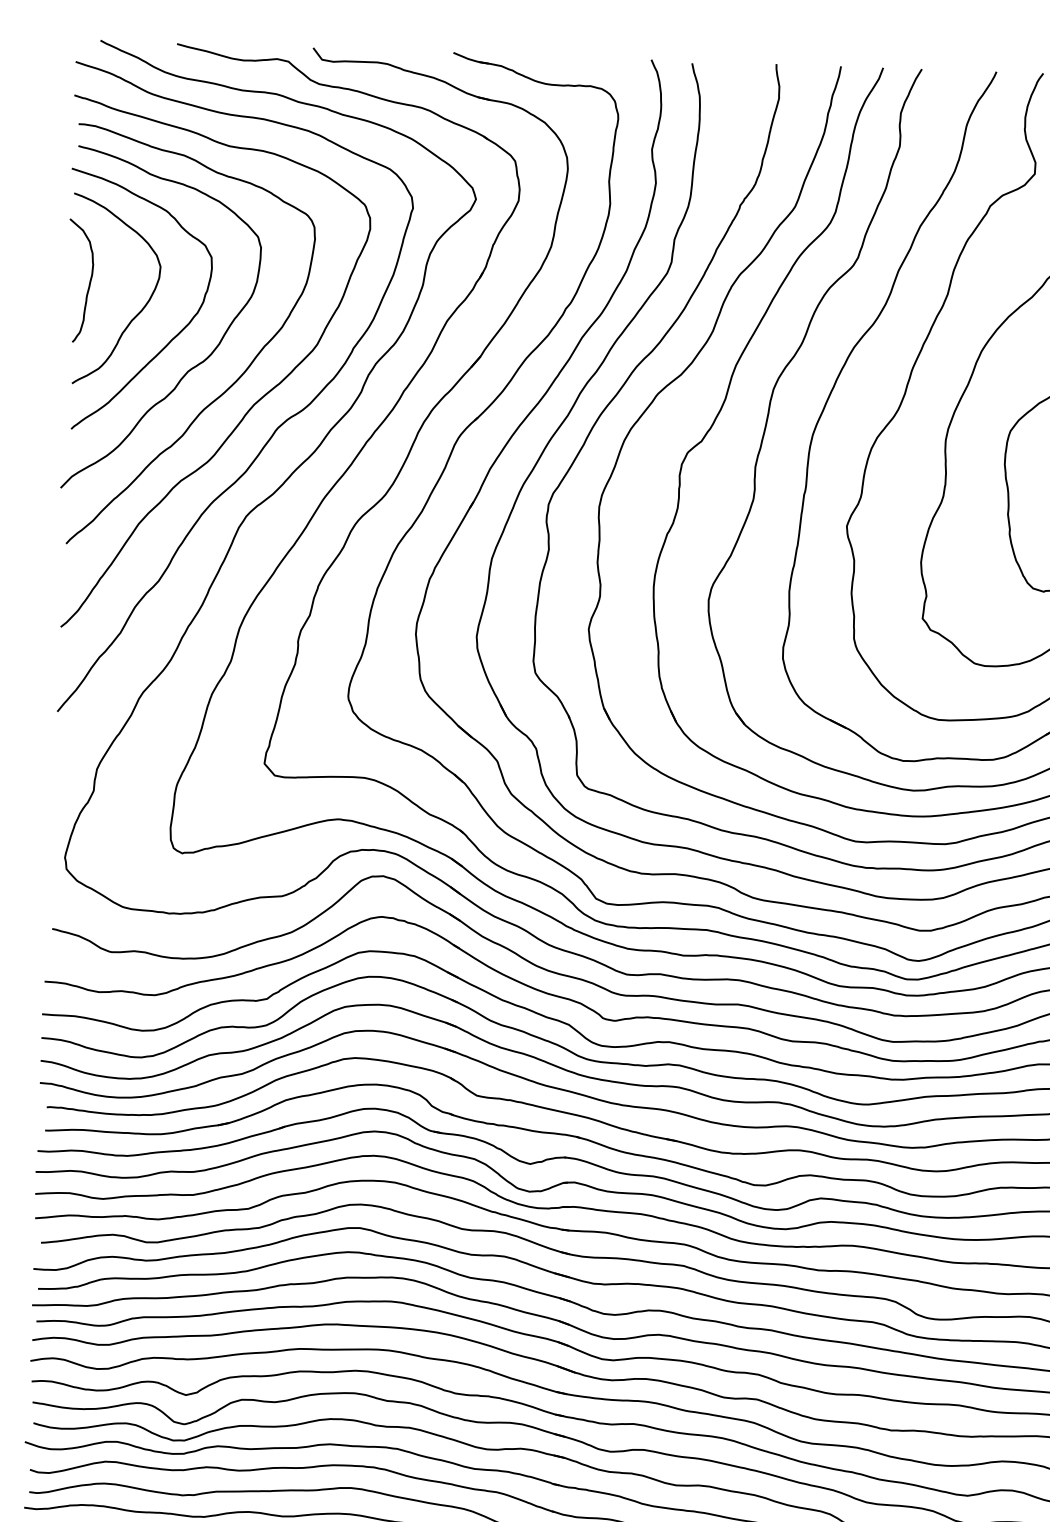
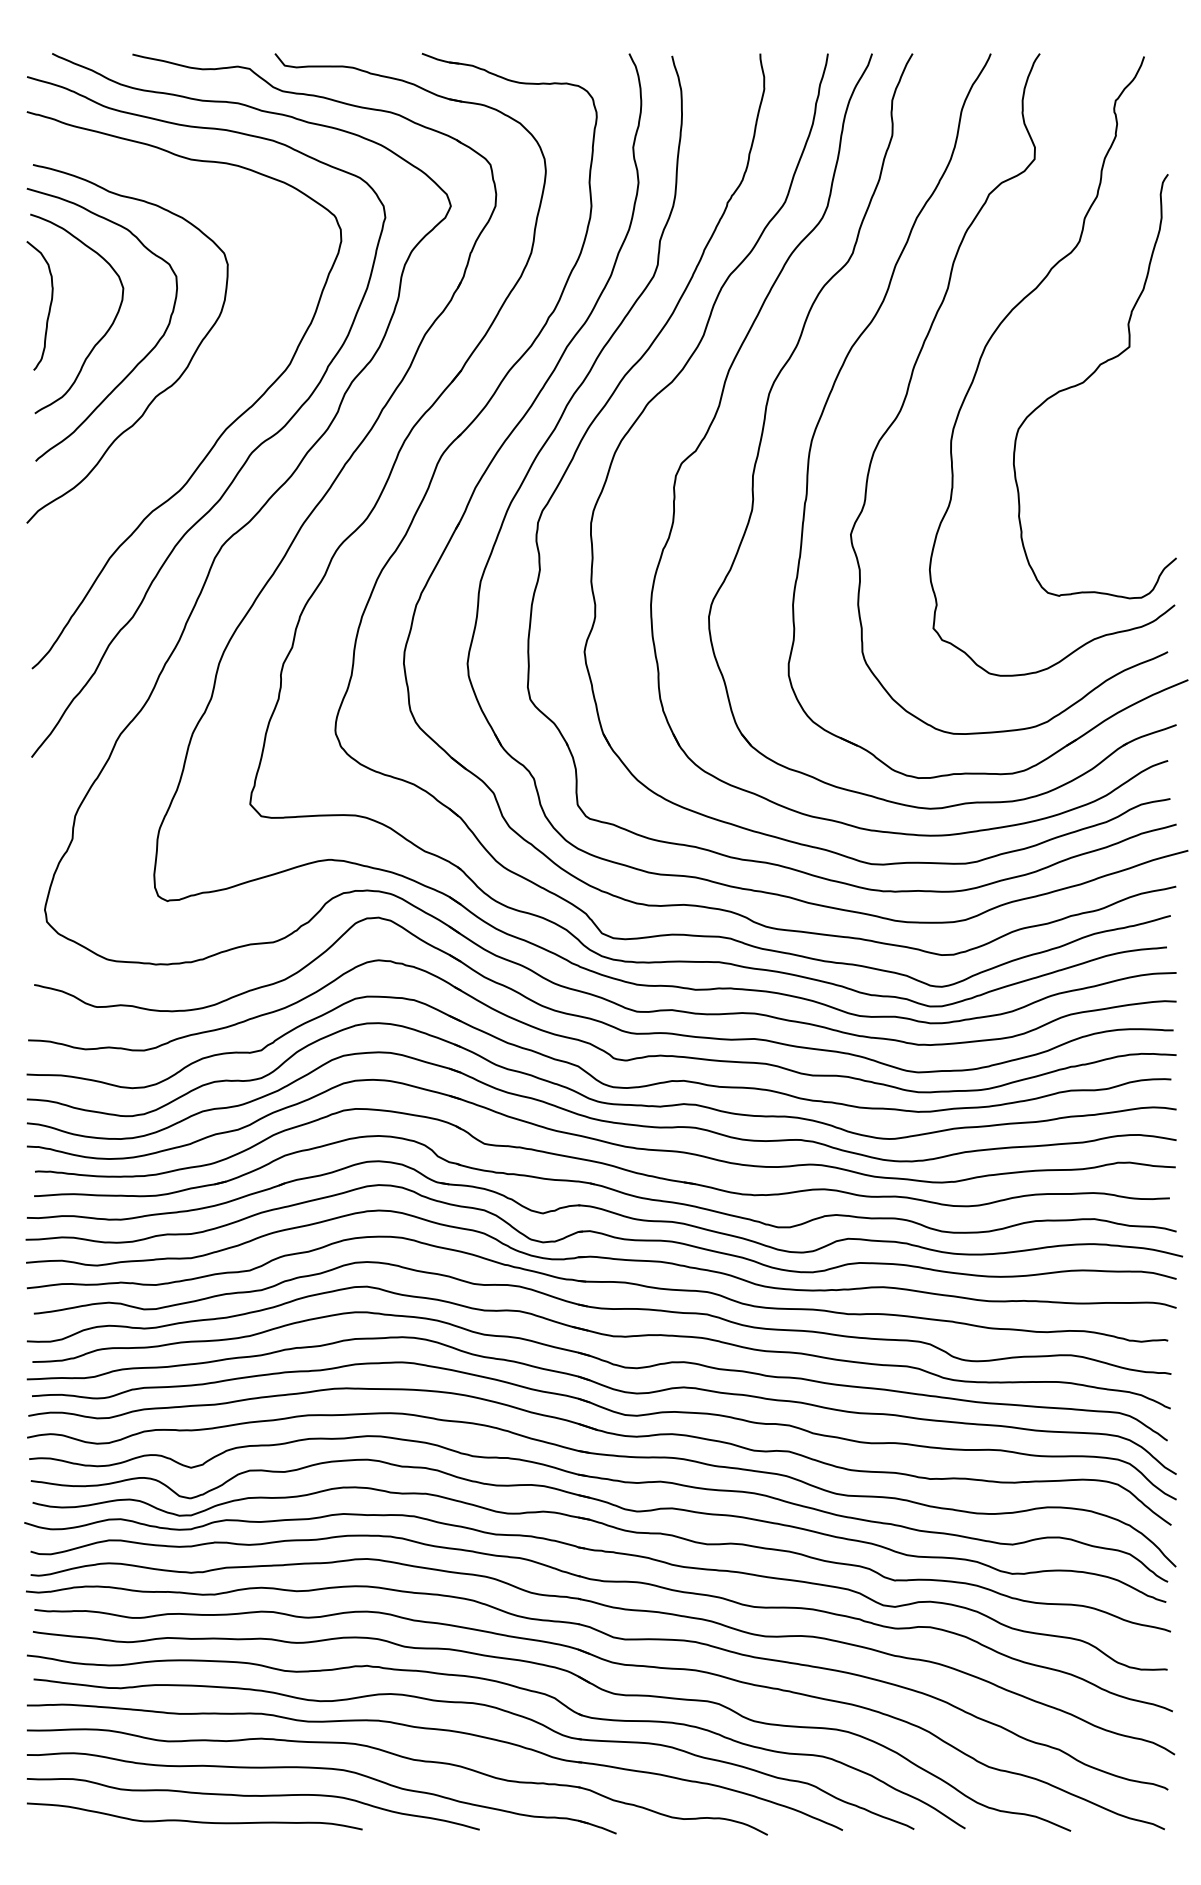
curve: (237, 378) -> (207, 402), removed

